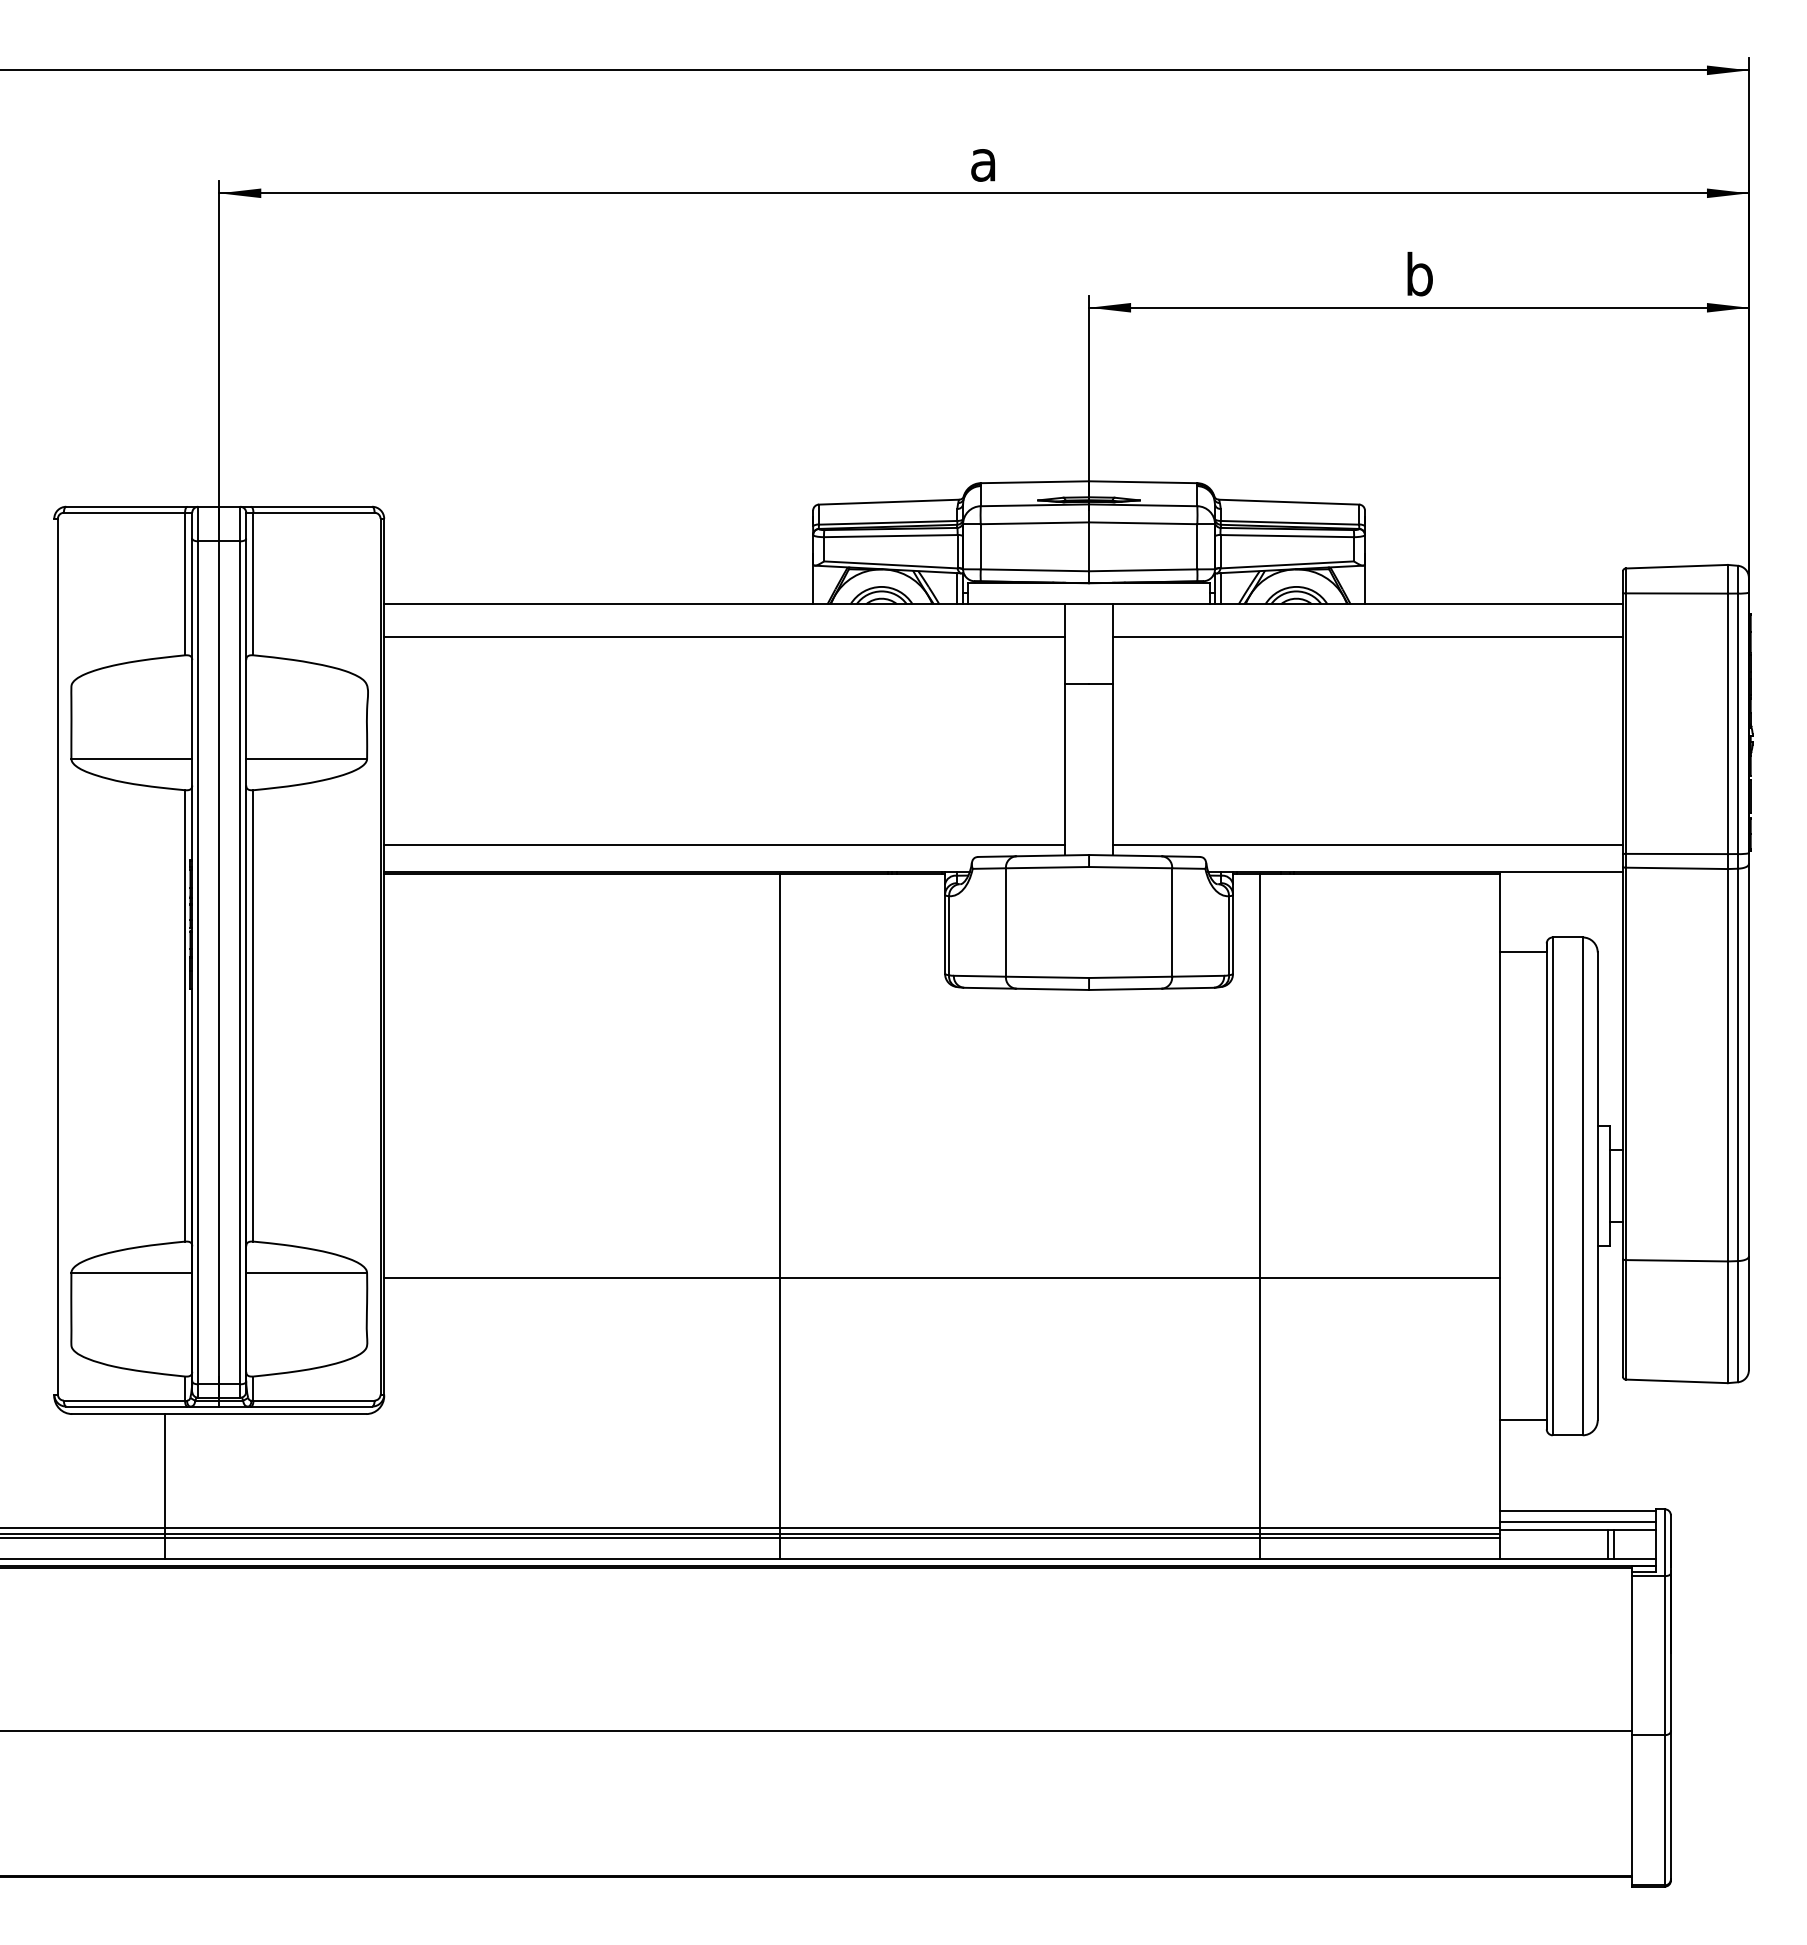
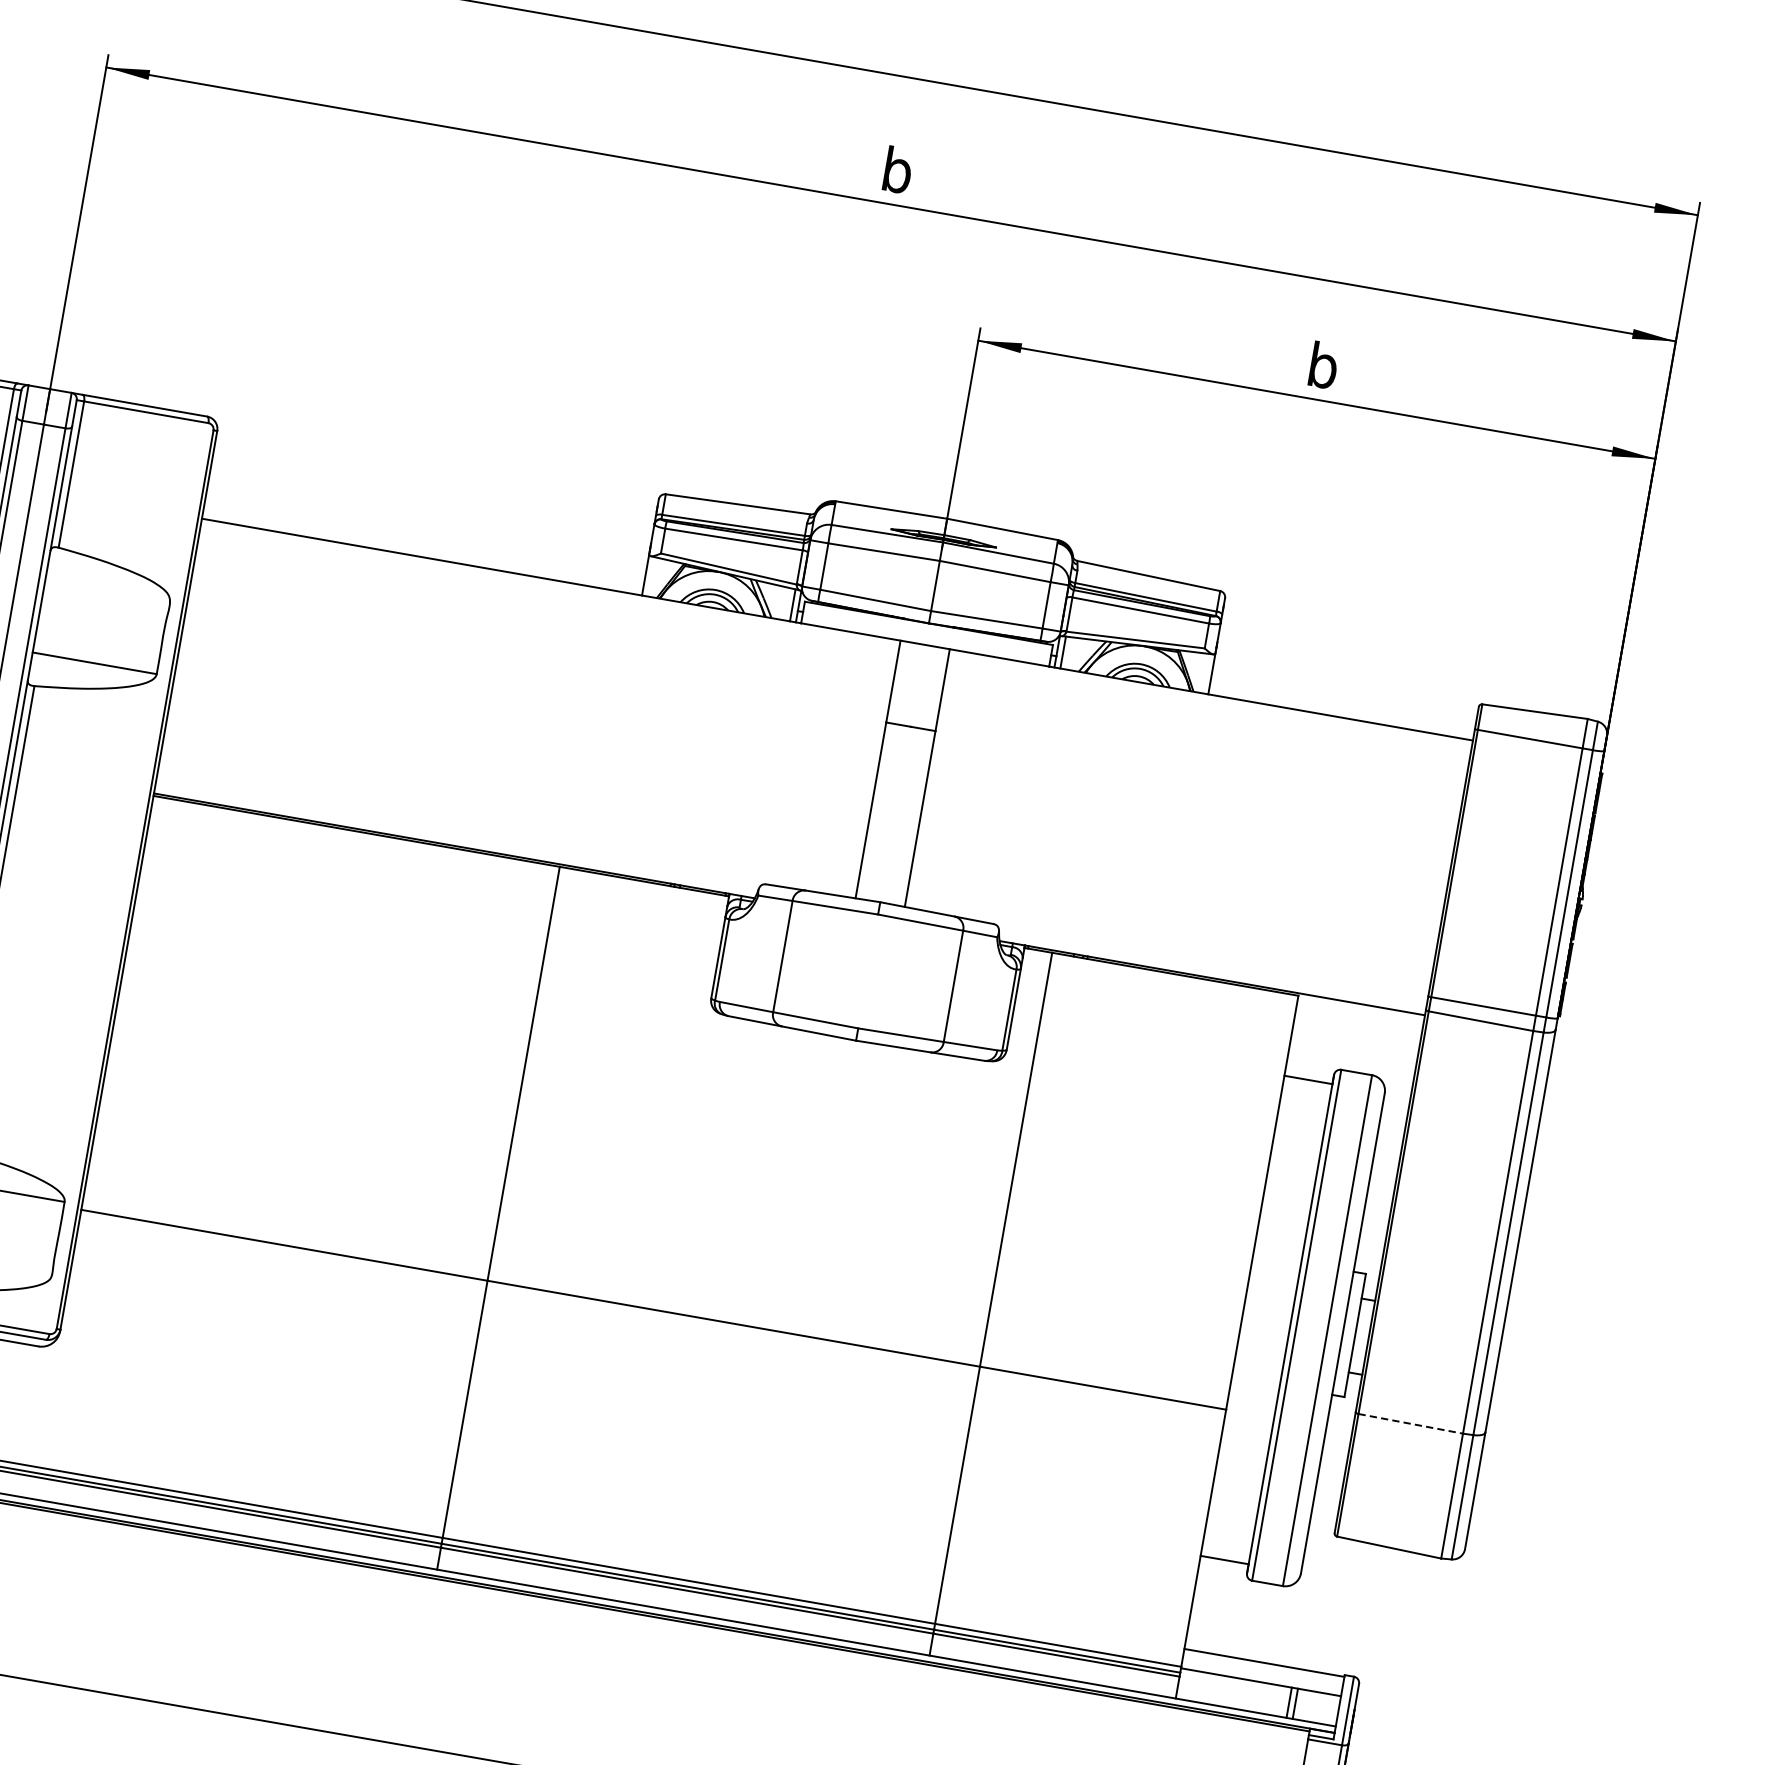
text: (984, 159) -> (897, 169), a -> b
line: (724, 637) -> (545, 613), removed
line: (1367, 637) -> (1204, 728), removed
line: (724, 845) -> (507, 827), removed
line: (1367, 845) -> (1167, 942), removed
line: (1677, 1260) -> (1411, 1423), solid -> dashed
line: (1577, 1522) -> (1261, 1674), removed

